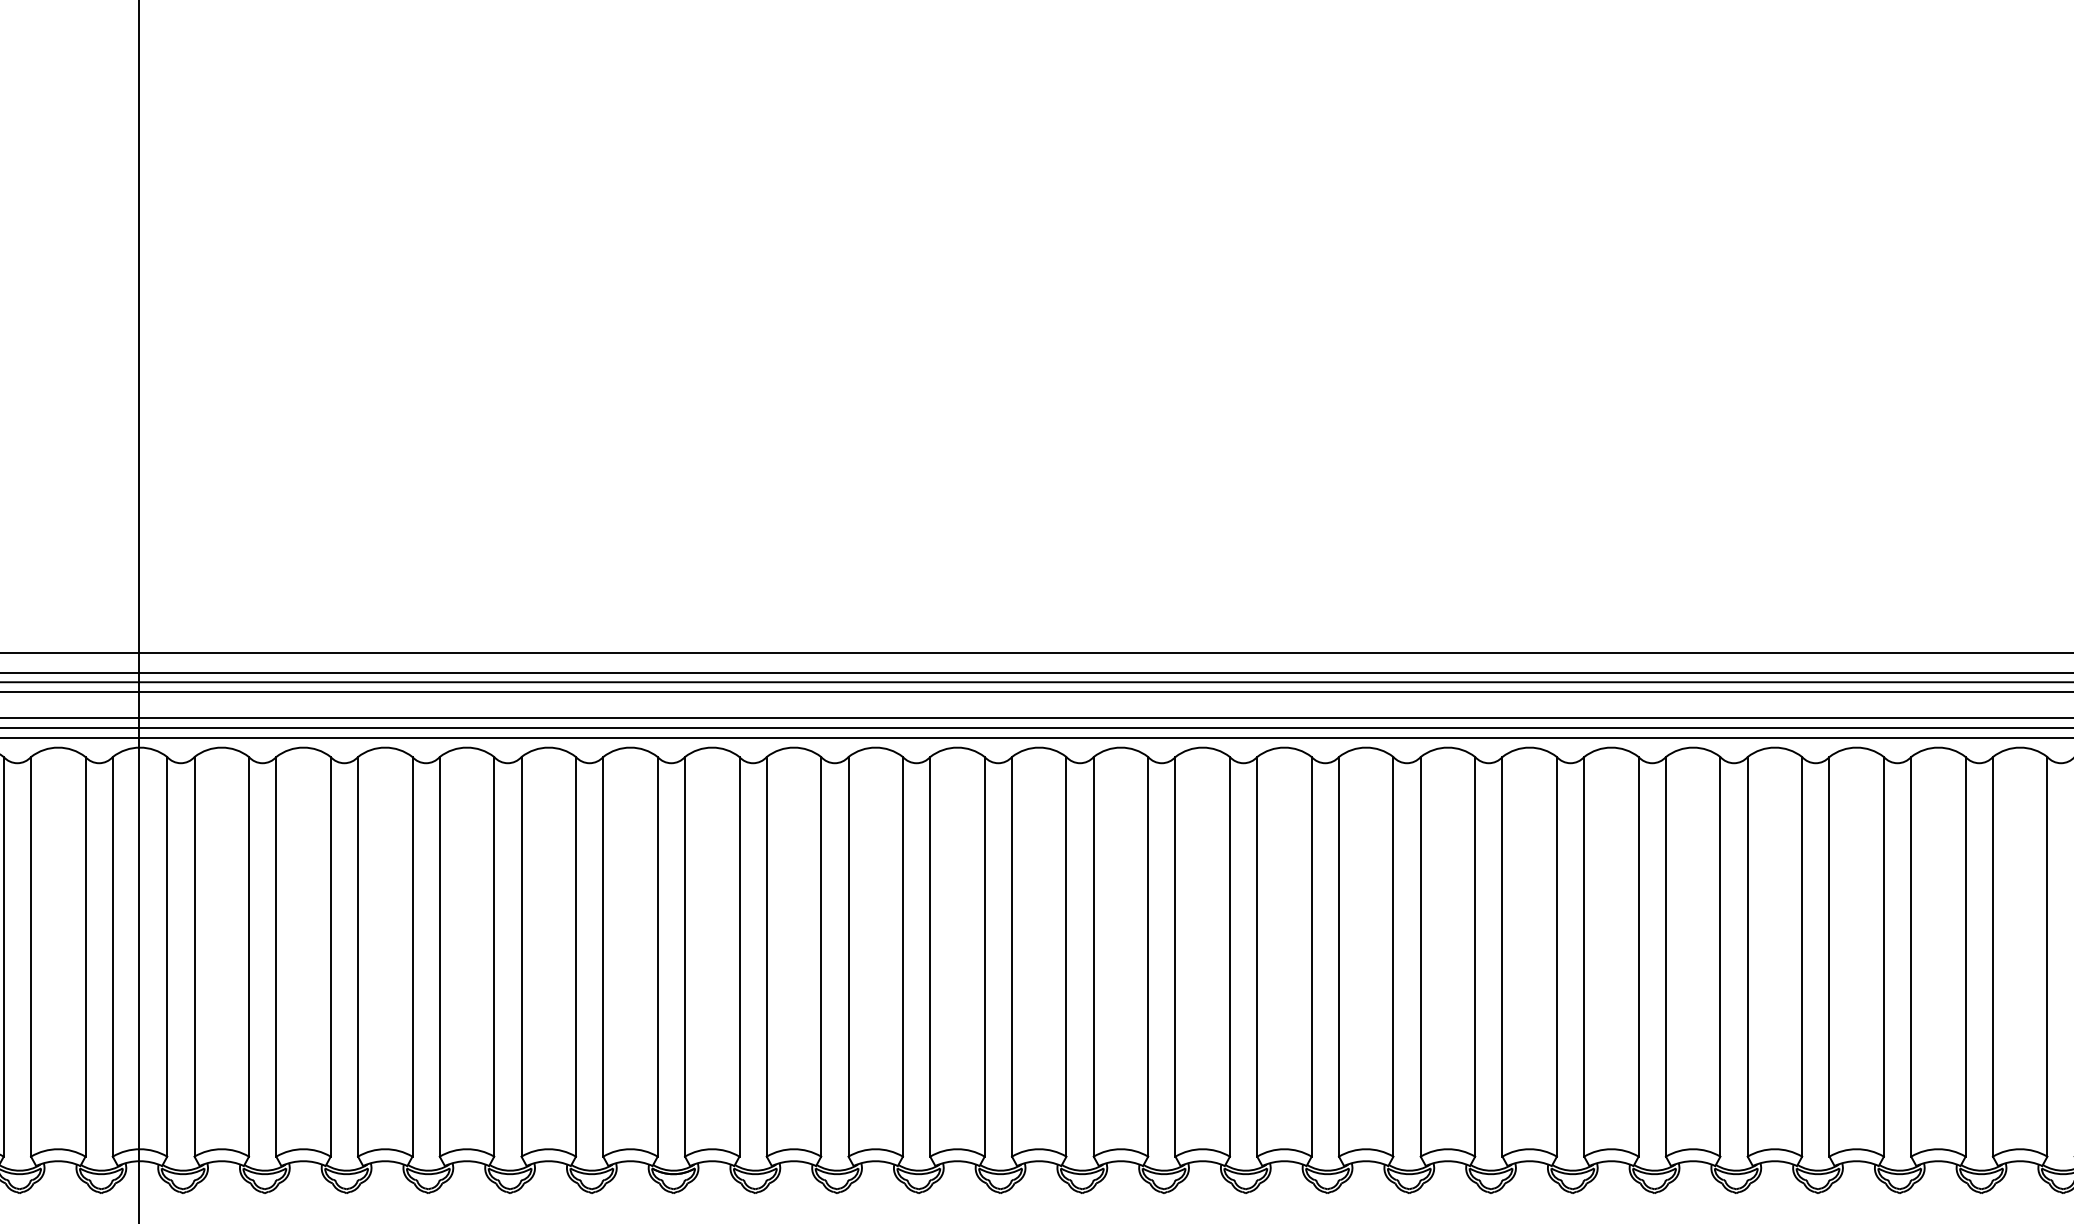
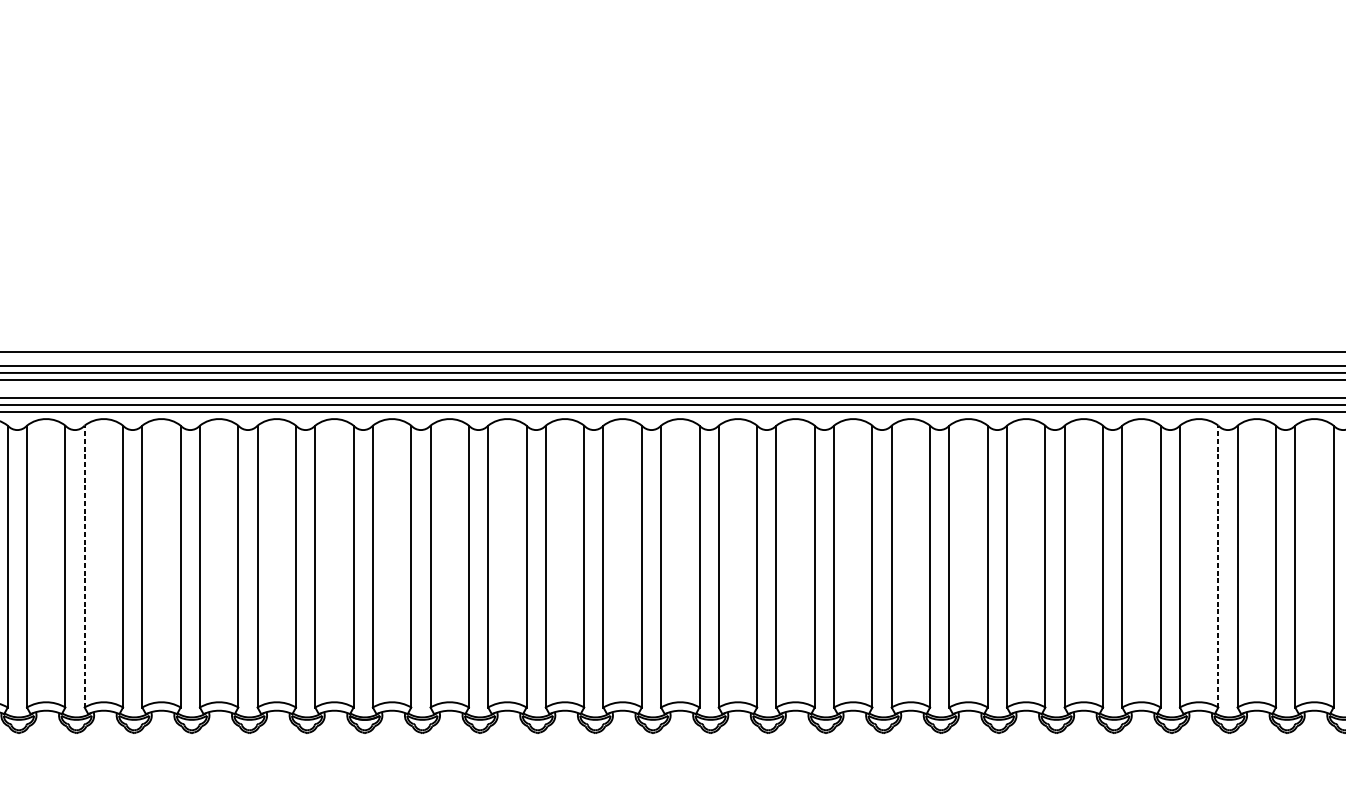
line: (276, 956) -> (84, 566), solid -> dashed
line: (1883, 956) -> (1218, 566), solid -> dashed

